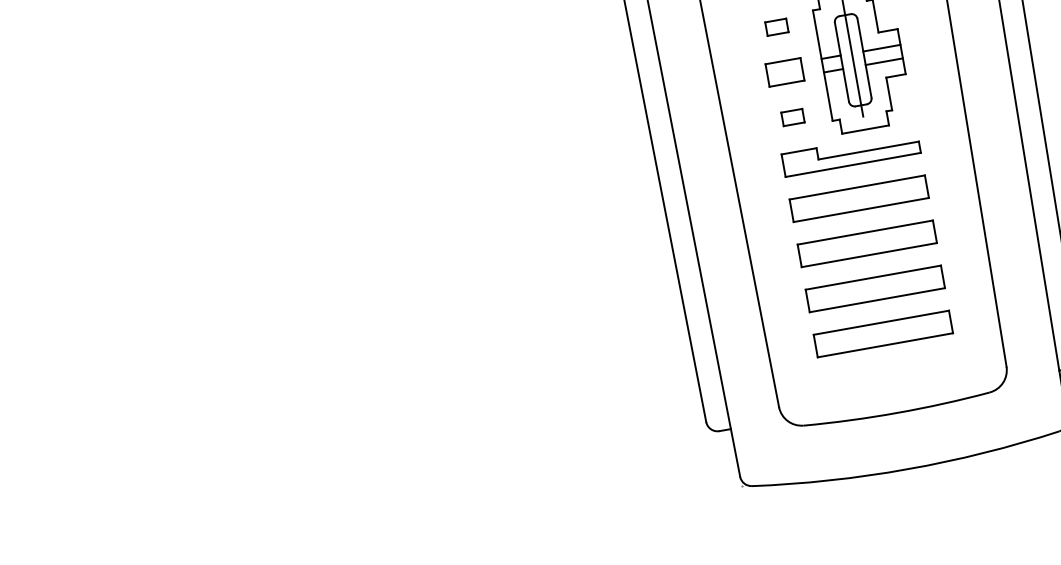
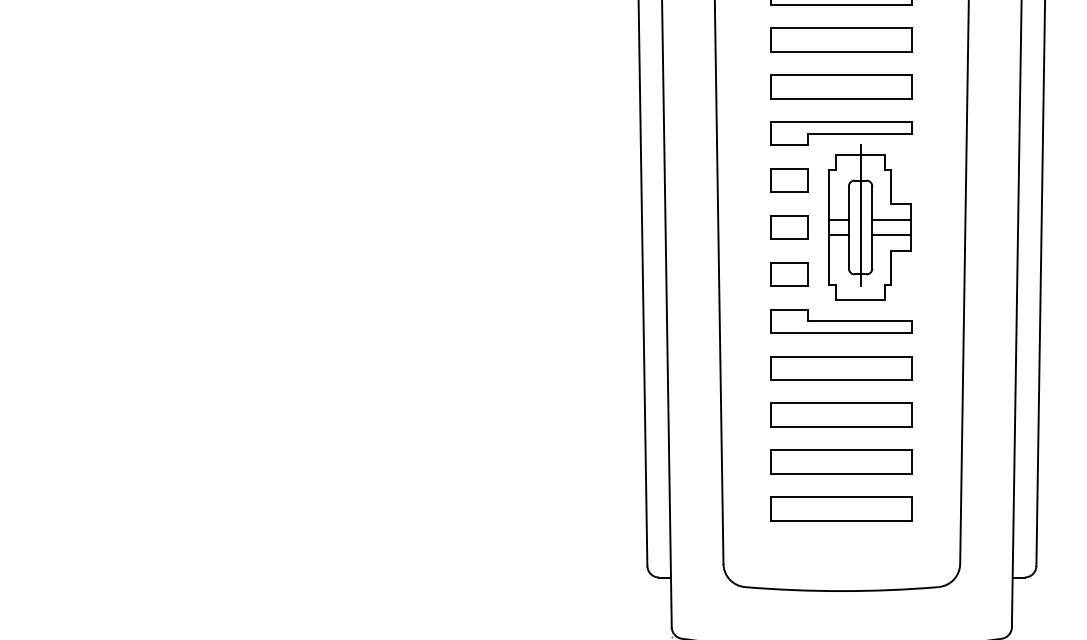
part: (776, 27) -> (789, 180), size x1.67
part: (792, 117) -> (789, 274), size x1.67

